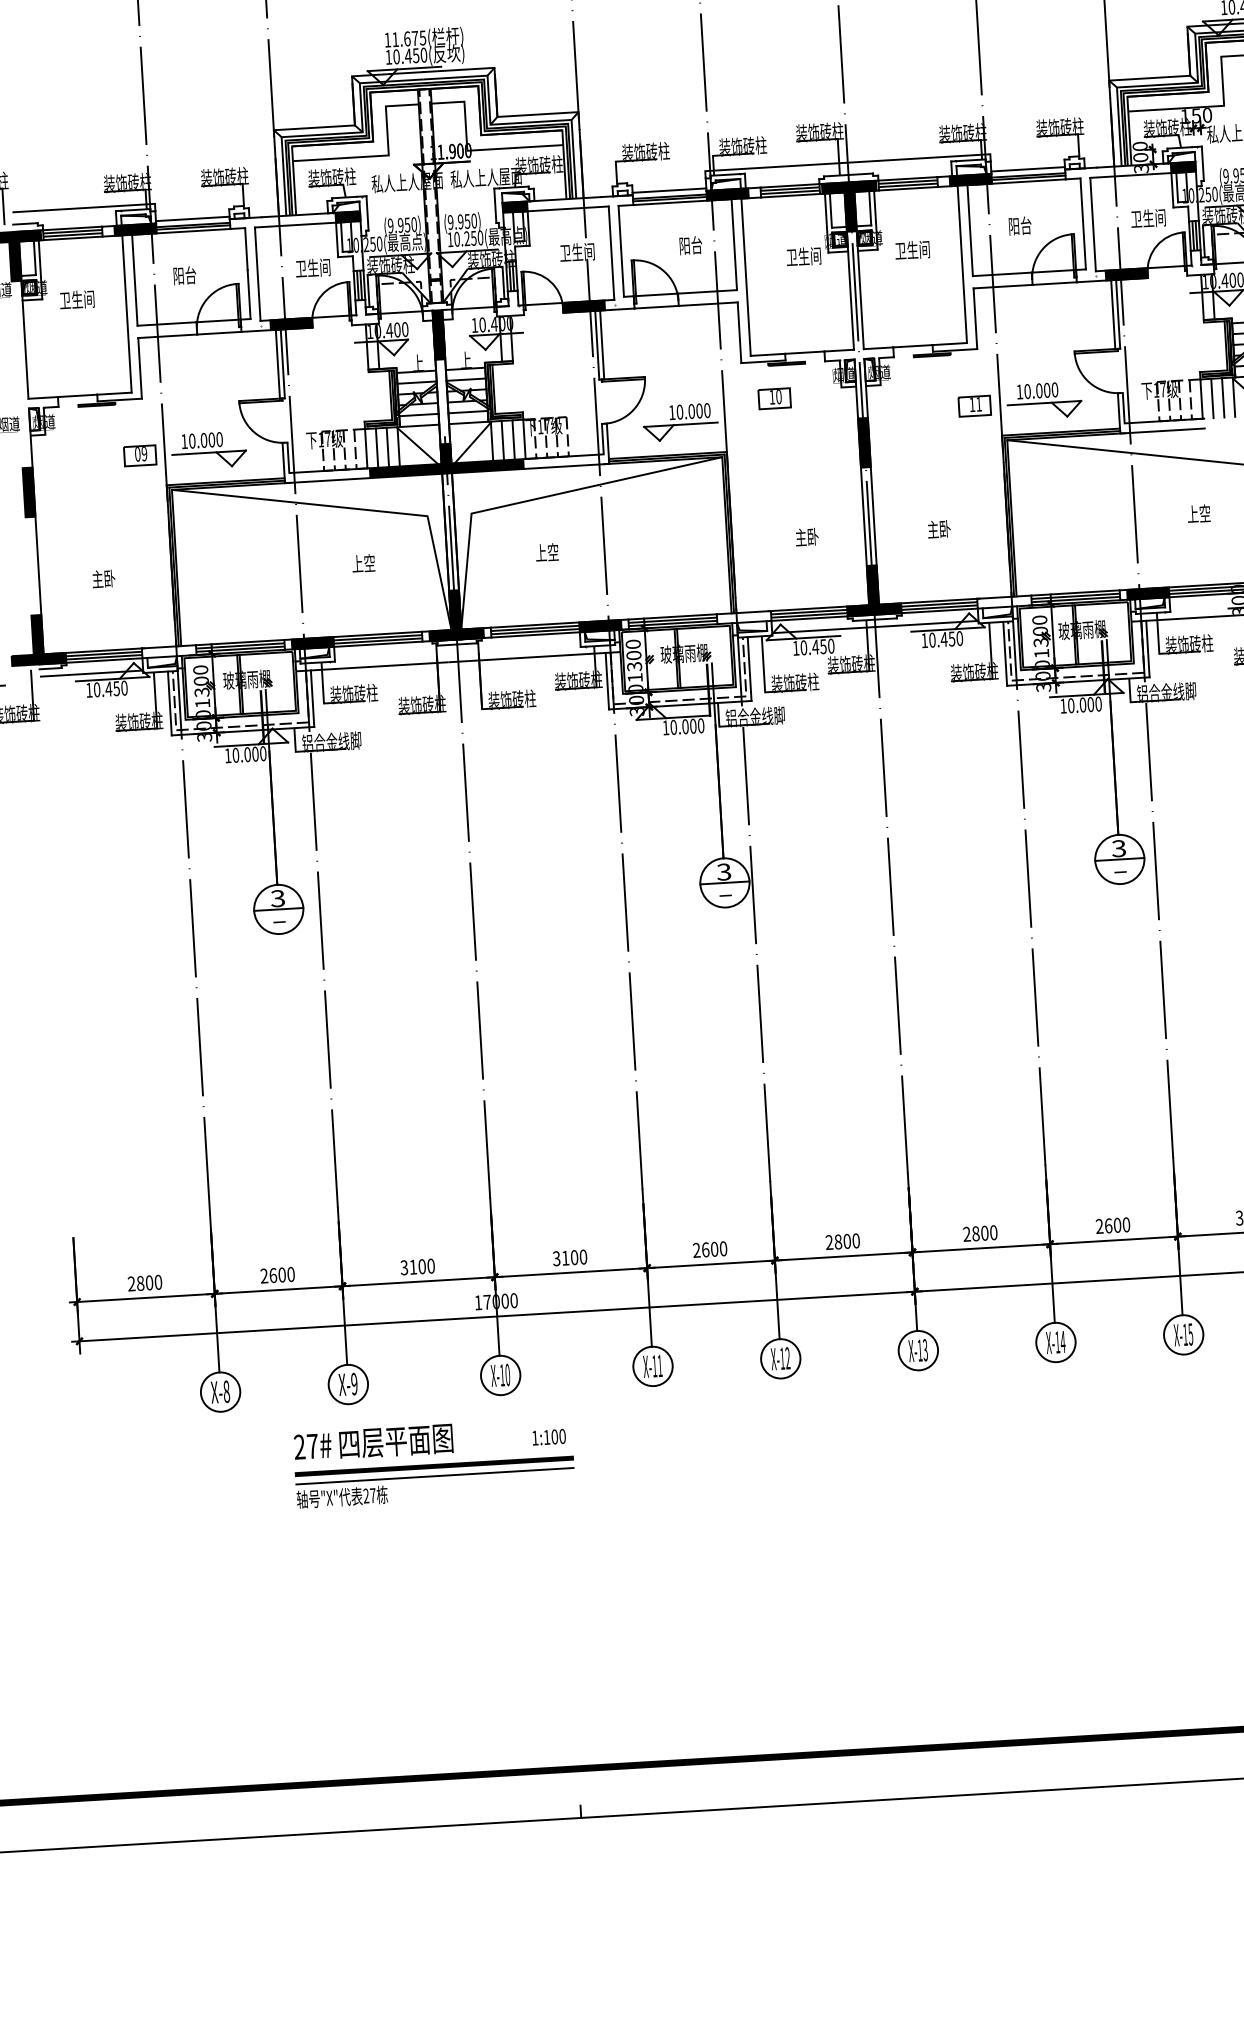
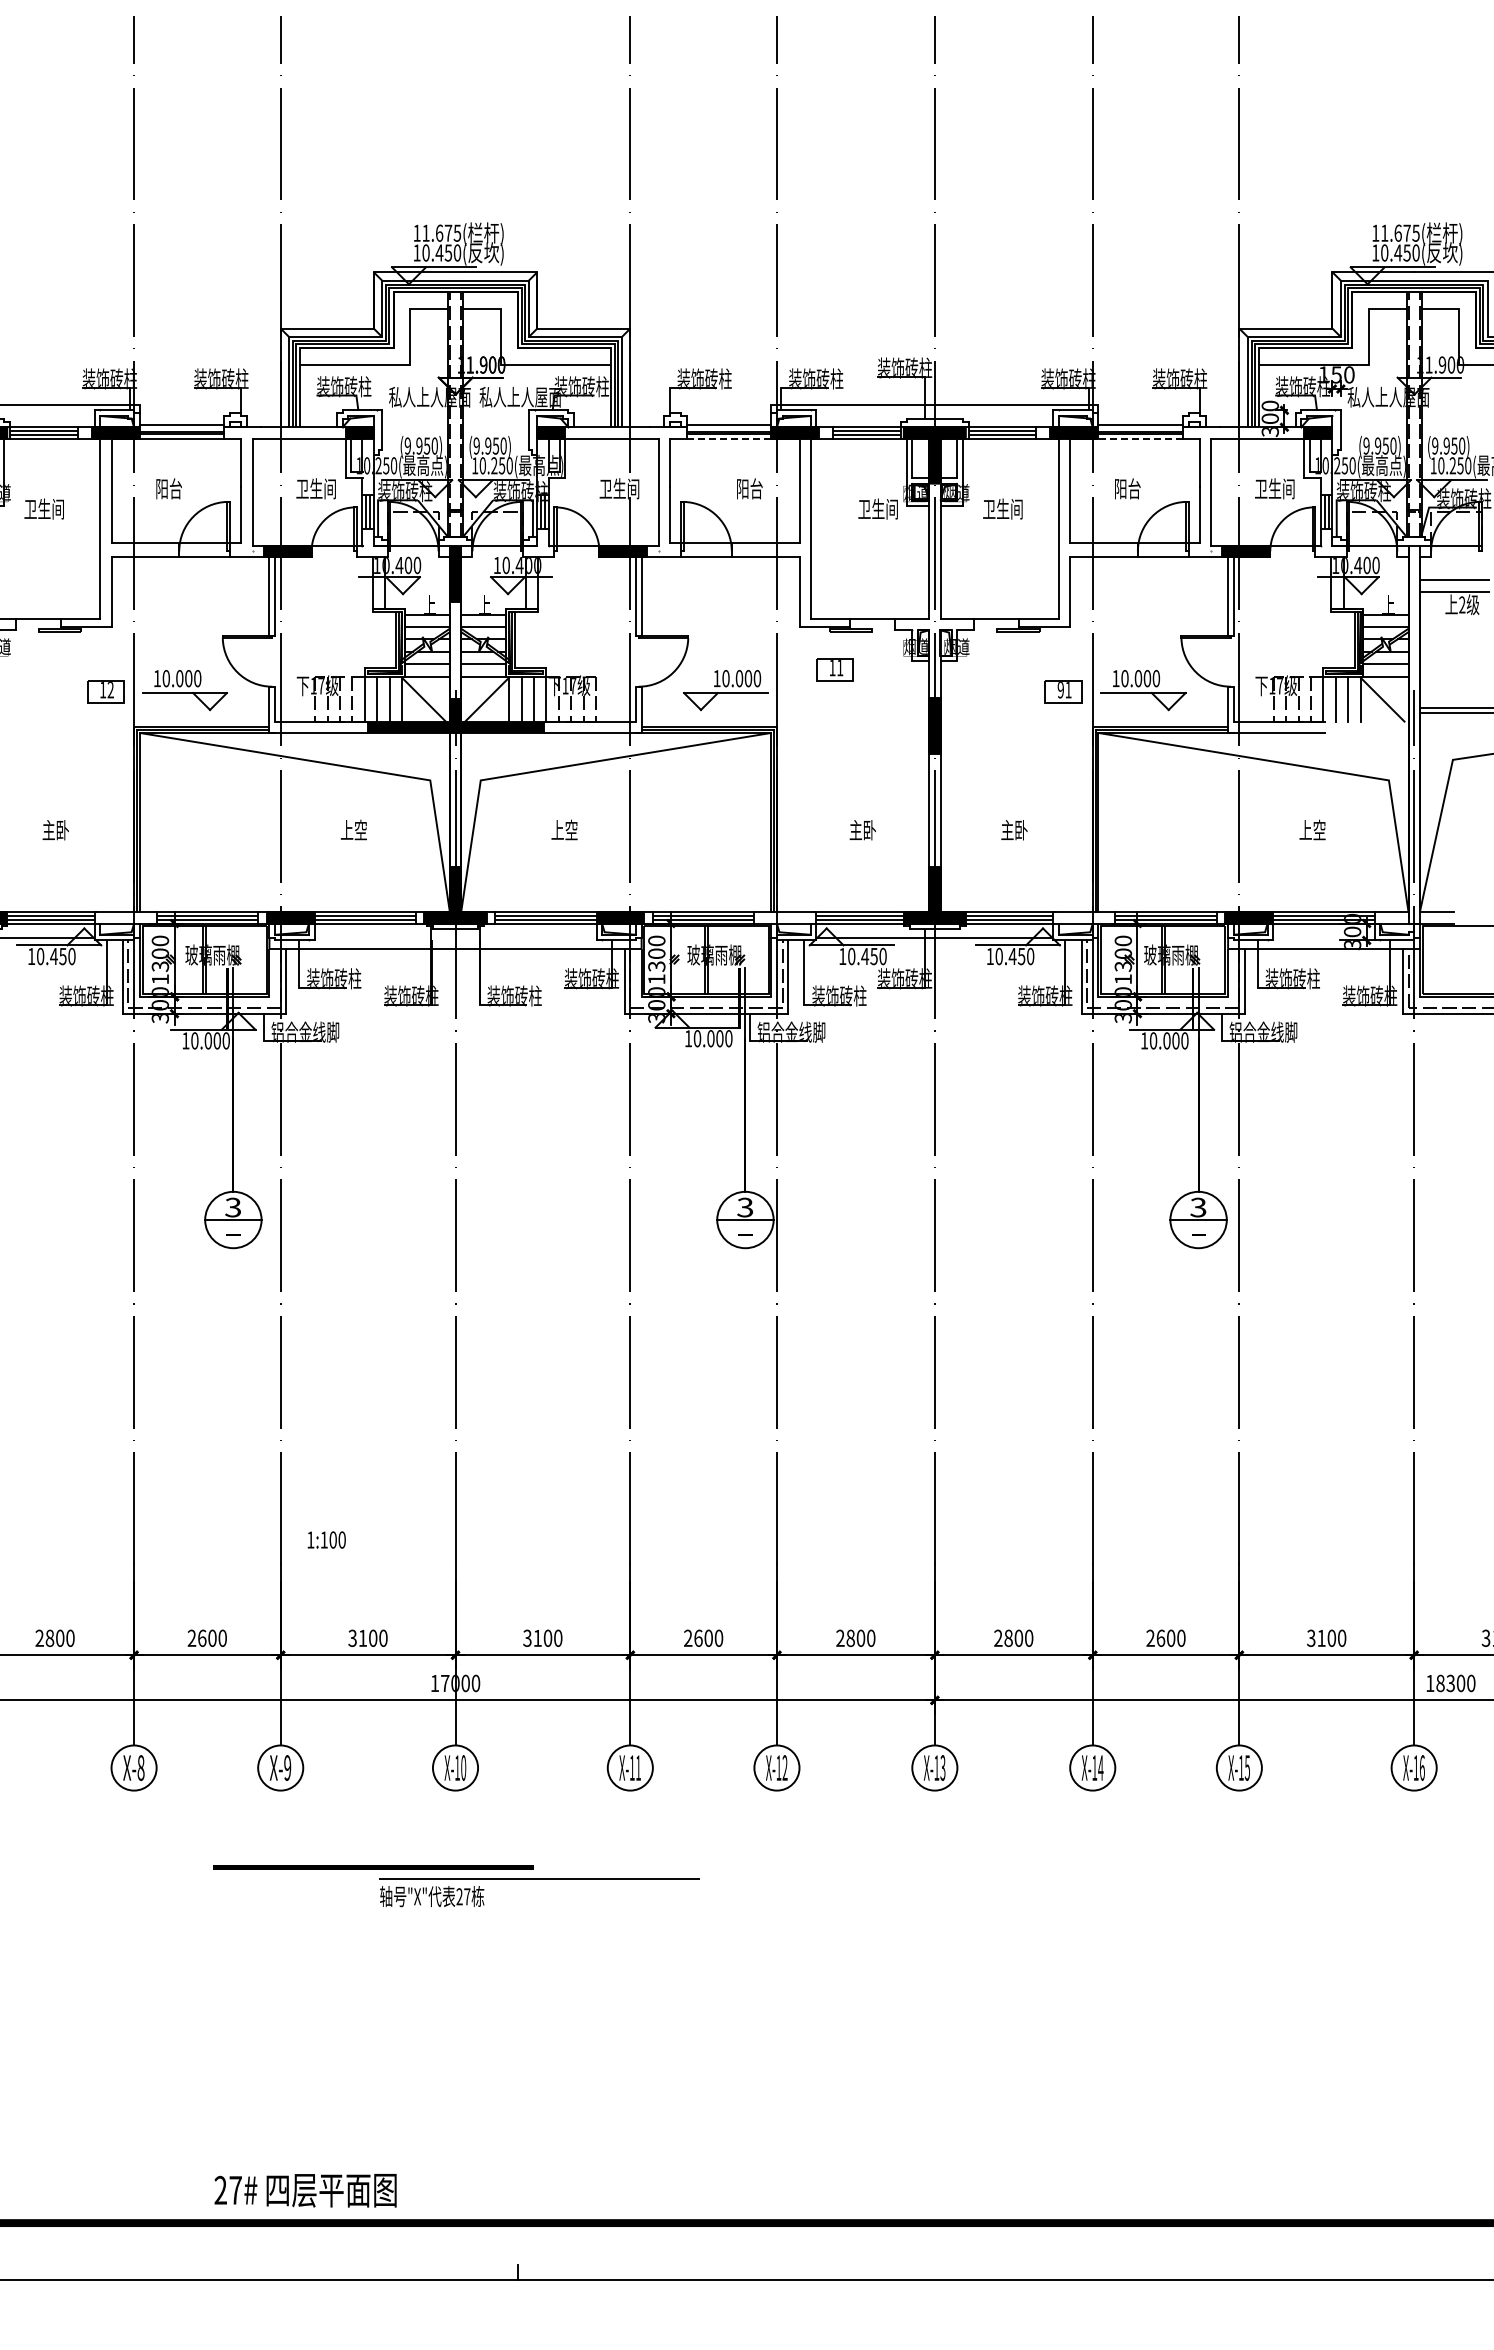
line: (1028, 181) -> (1140, 438), solid -> dashed
line: (670, 202) -> (729, 438), solid -> dashed
text: (779, 397) -> (840, 668), 10 -> 11
text: (972, 405) -> (1060, 690), 11 -> 91
text: (140, 454) -> (106, 690), 09 -> 12
text: (548, 1436) -> (326, 1539), moved
text: (373, 1442) -> (305, 2190), moved
part: (434, 1476) -> (539, 1879), moved

